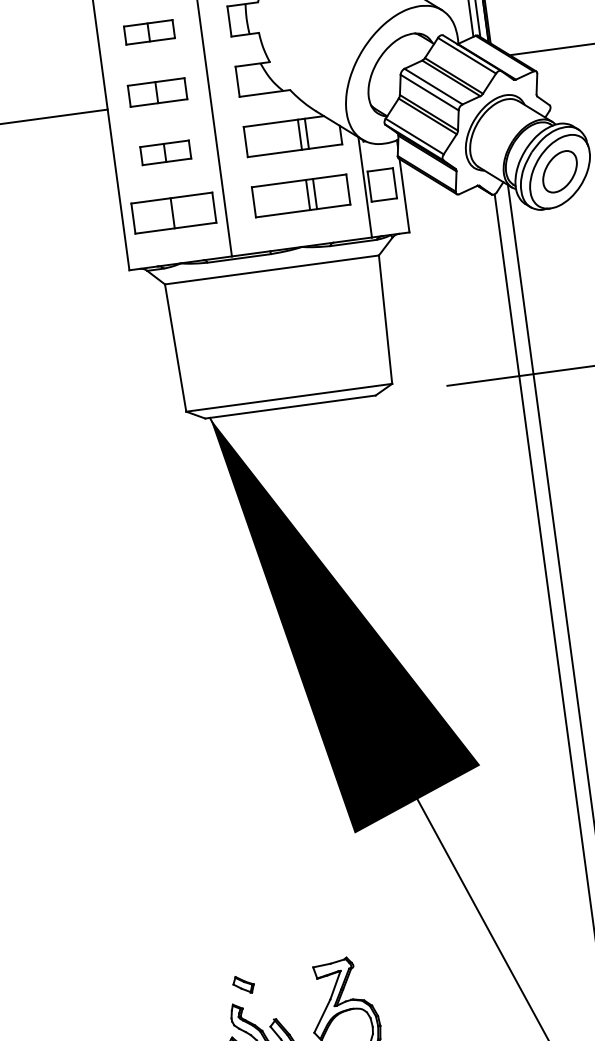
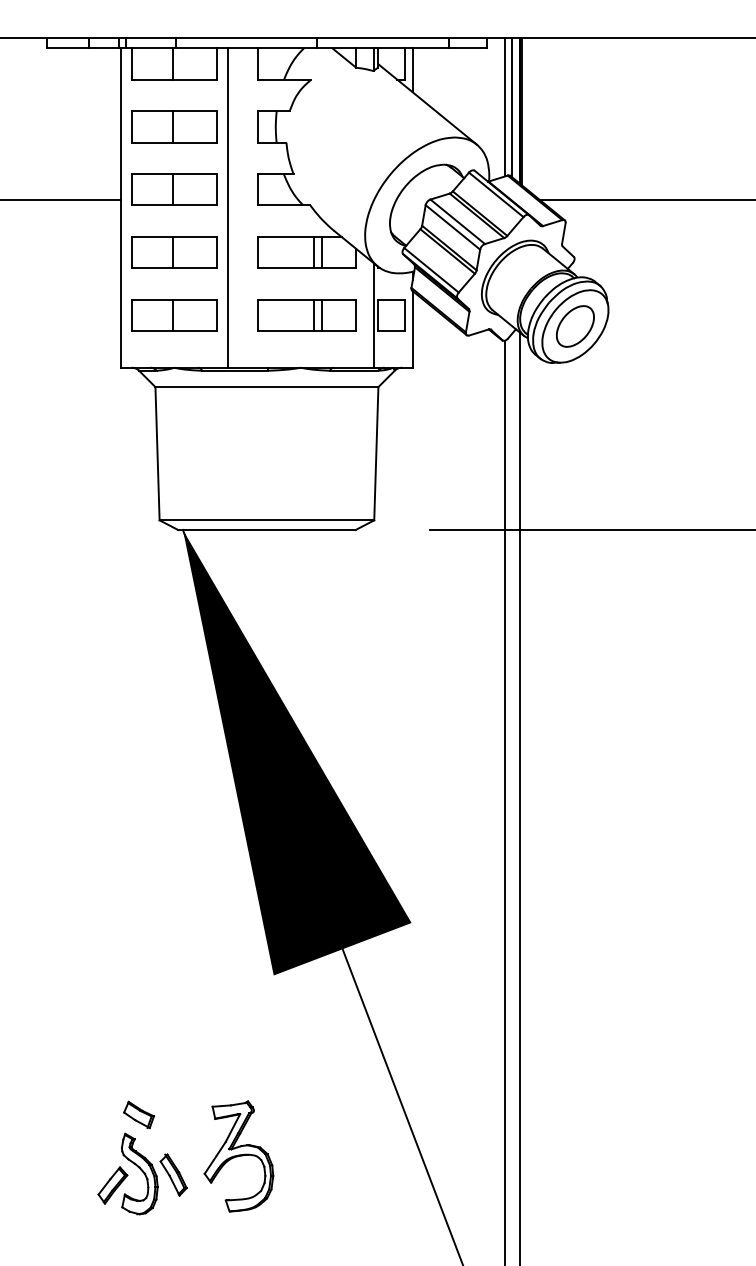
part: (149, 31) -> (174, 126), size x1.67
part: (157, 92) -> (174, 189), size x1.43
part: (165, 152) -> (174, 252), size x1.67
part: (243, 984) -> (138, 1114), size x1.43

